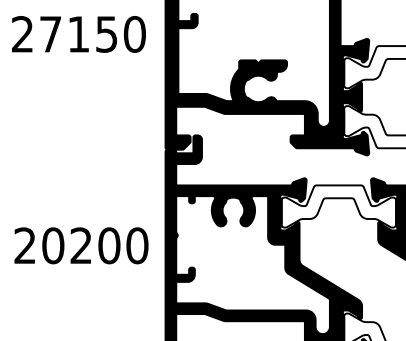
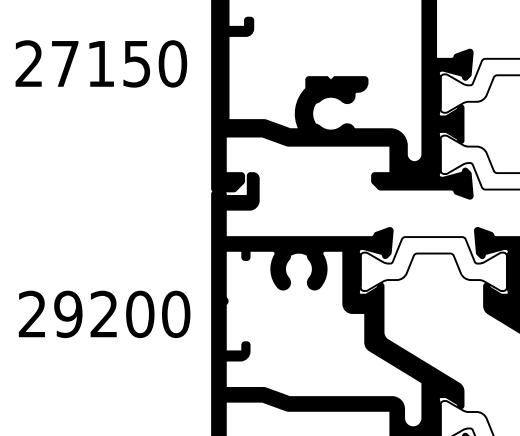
text: (79, 34) -> (101, 63), moved
text: (53, 245) -> (68, 313), 20200 -> 29200

